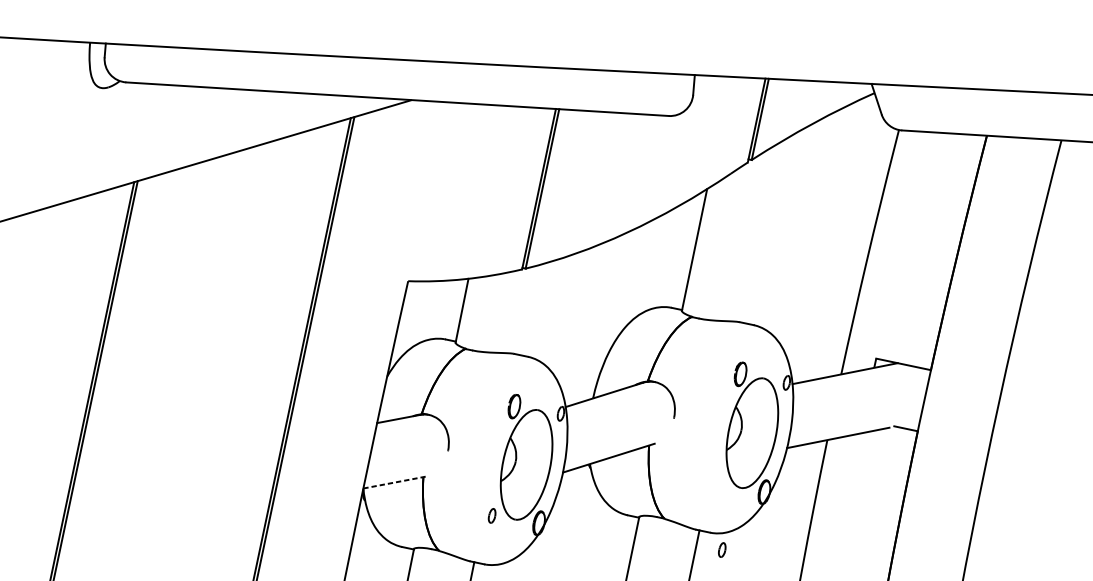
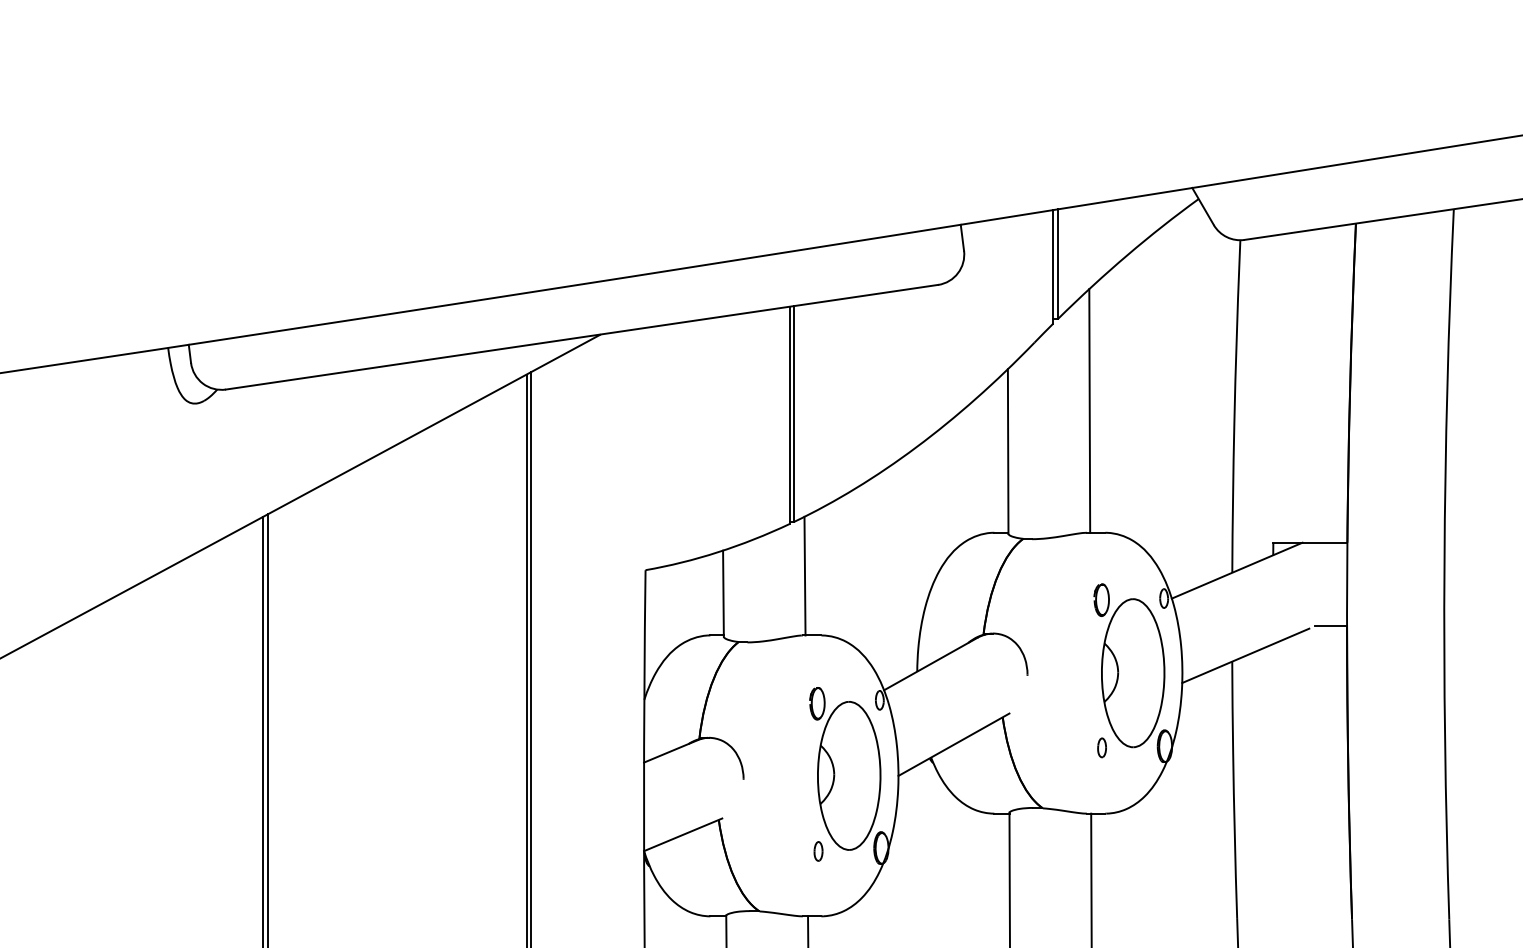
line: (761, 232) -> (1089, 410), added
line: (524, 309) -> (804, 575), added
line: (395, 482) -> (683, 834), dashed -> solid
part: (721, 549) -> (1101, 747), moved

